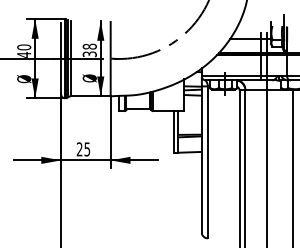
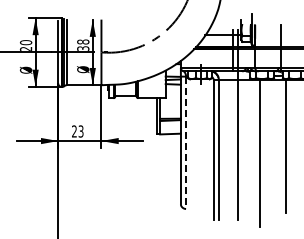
text: (23, 54) -> (25, 48), 40 -> 20
text: (86, 148) -> (80, 130), 25 -> 23
line: (208, 163) -> (186, 143), solid -> dashed

